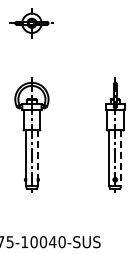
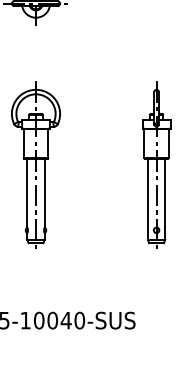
line: (37, 154) -> (44, 193), dashed -> solid
line: (121, 158) -> (165, 199), dashed -> solid

